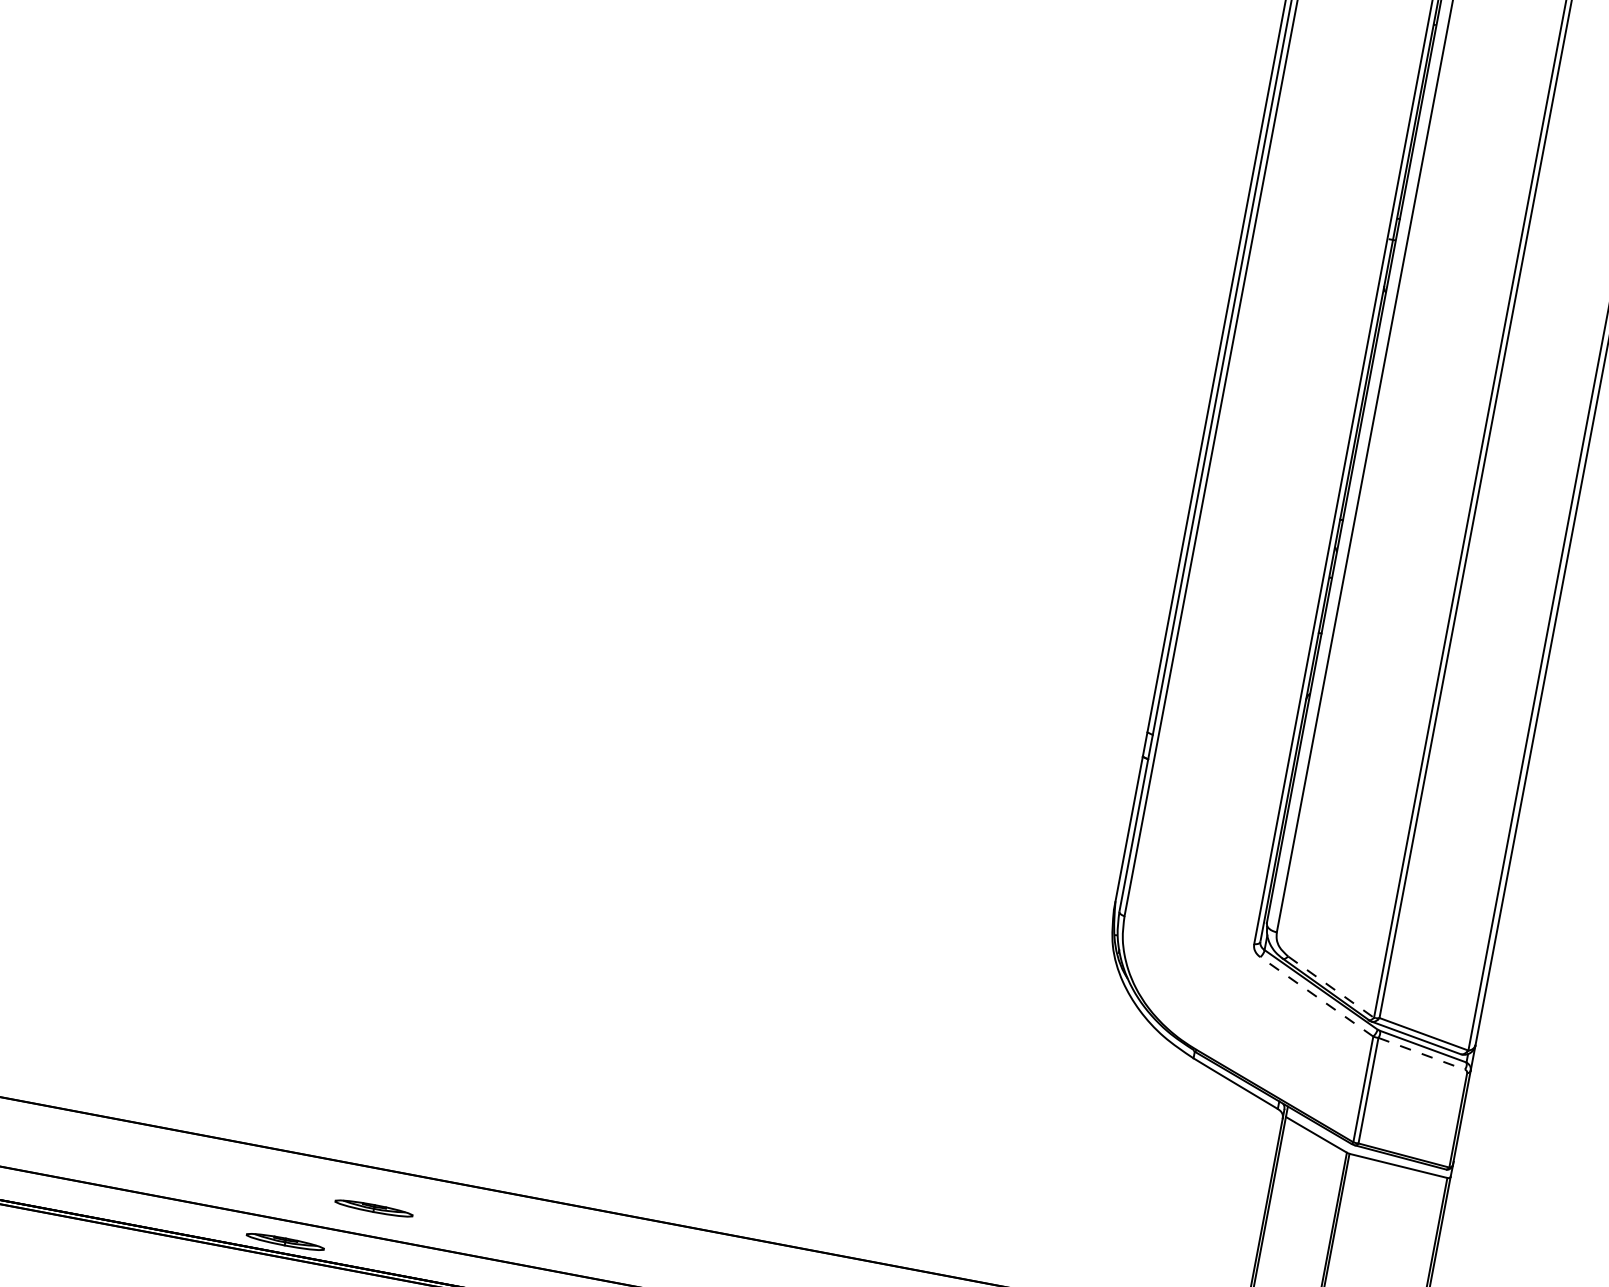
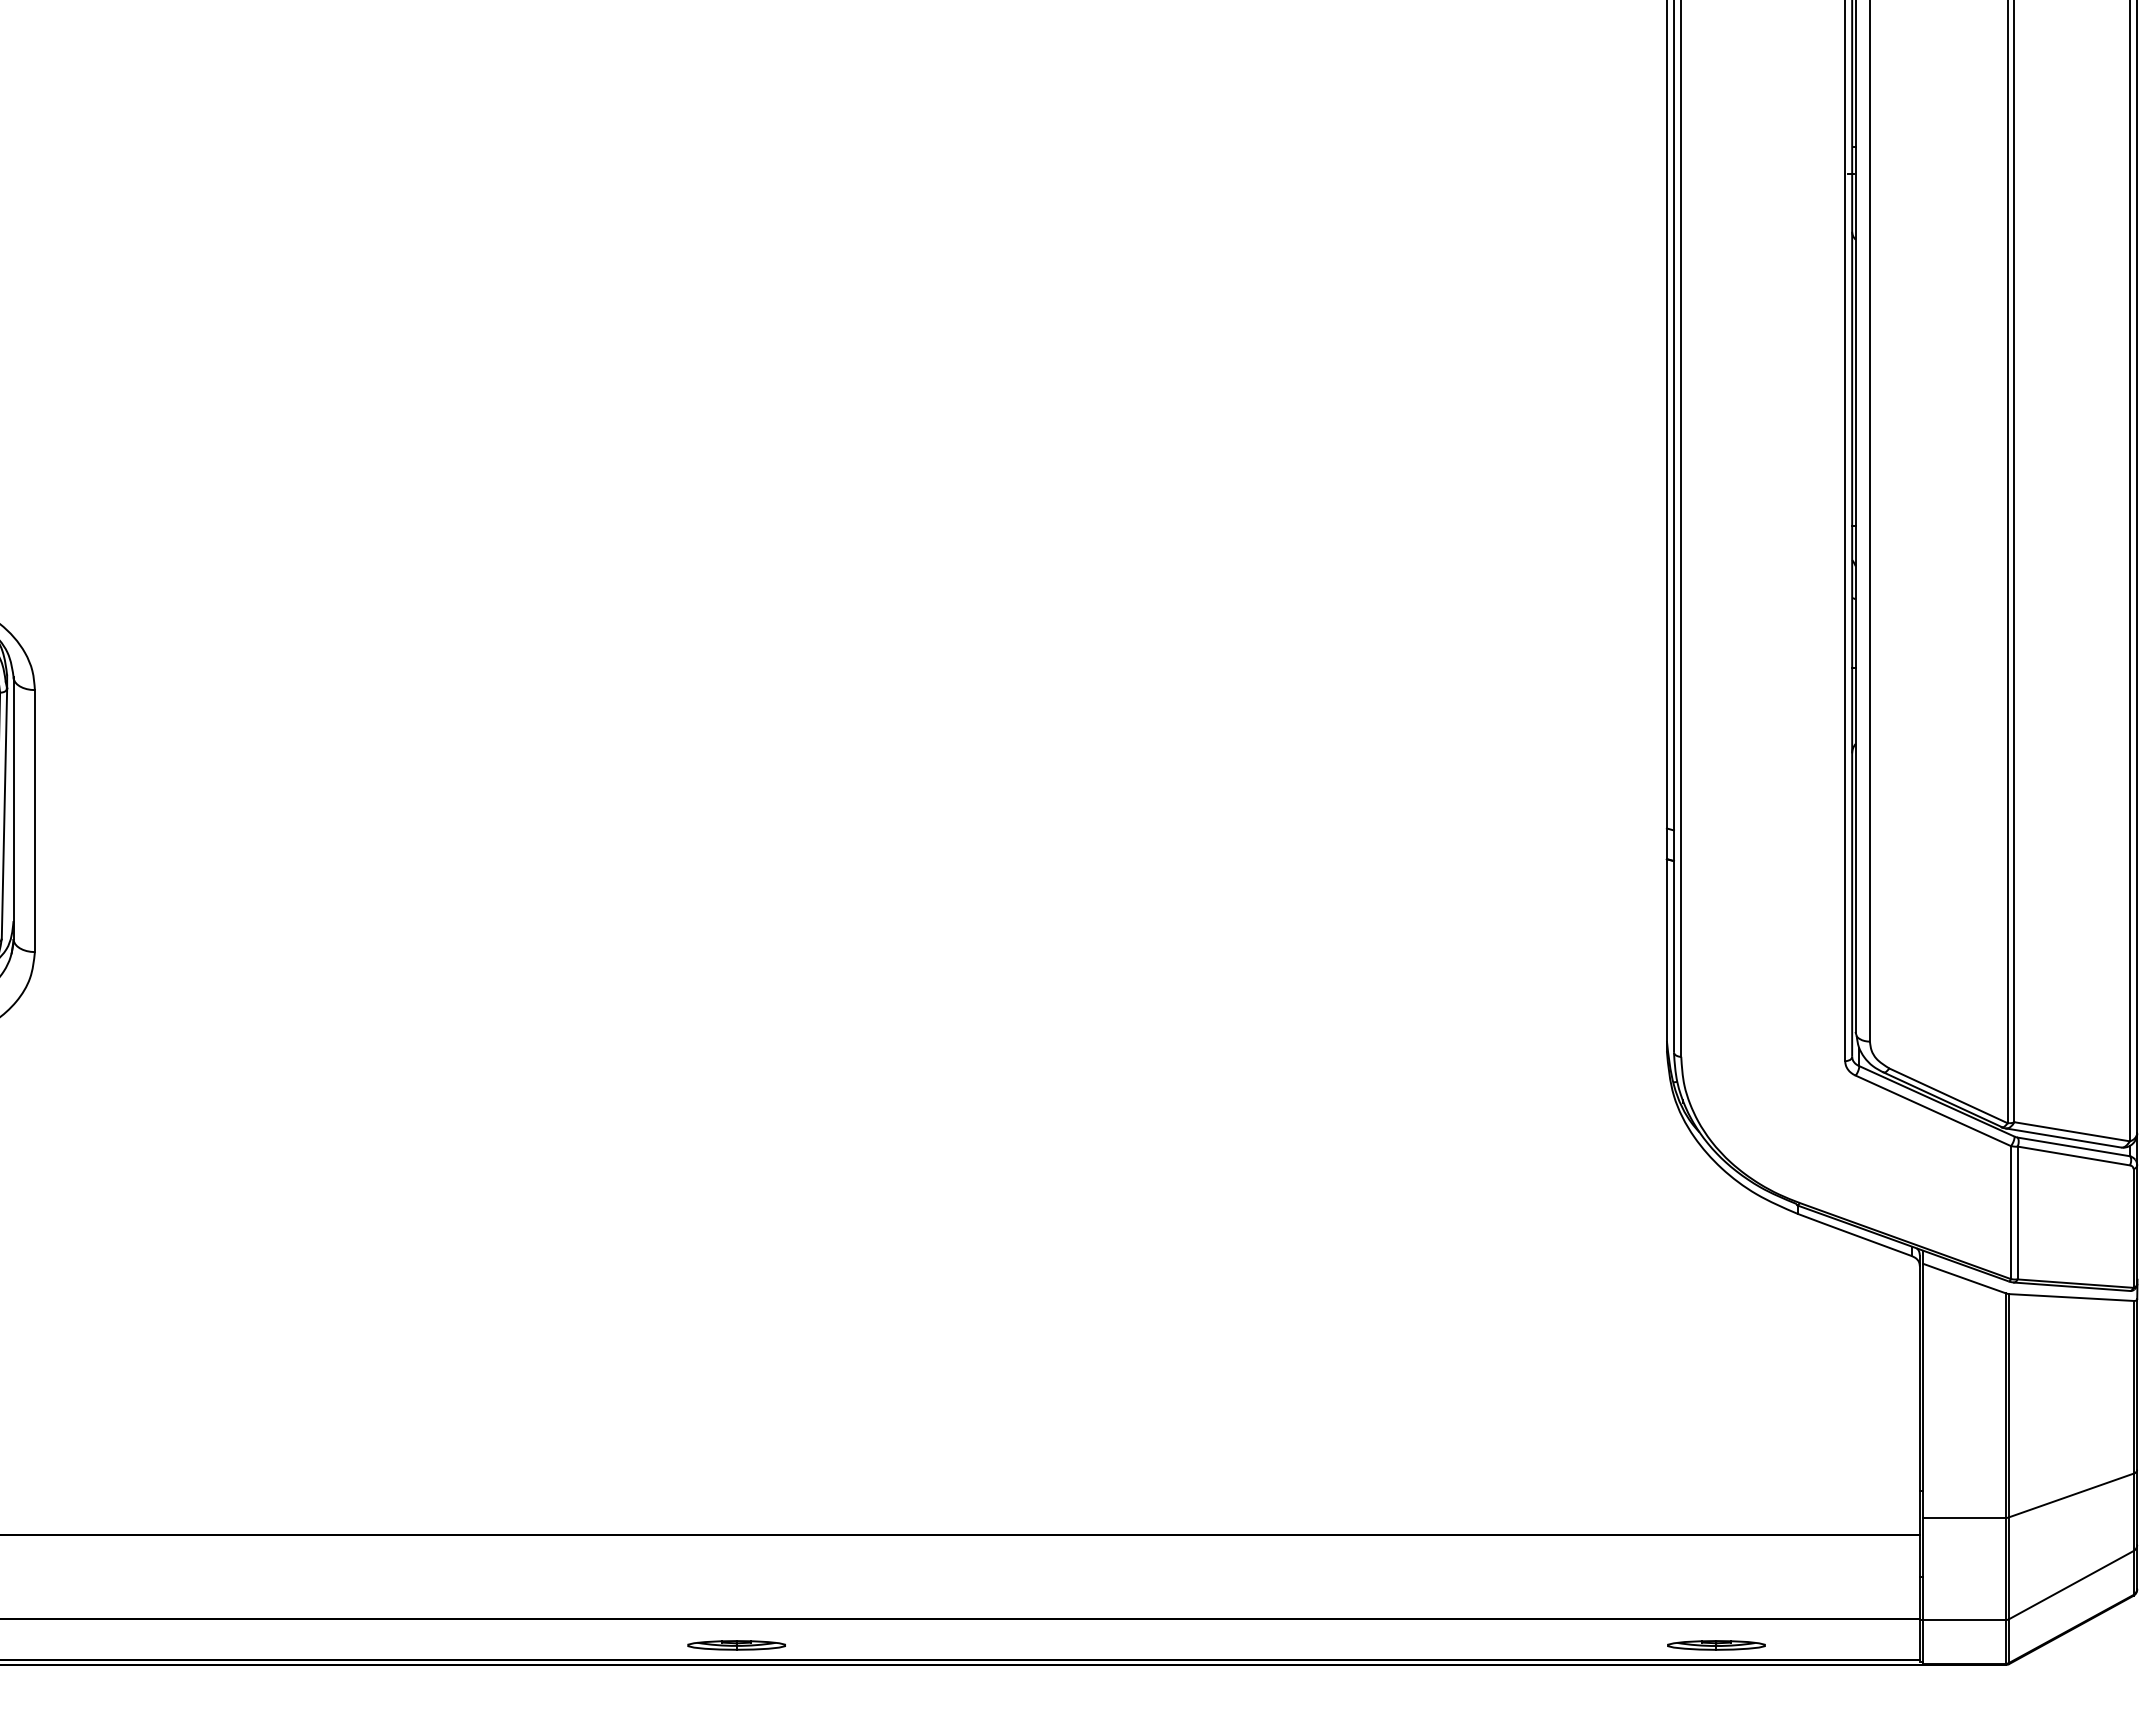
line: (1331, 987) -> (1948, 1096), dashed -> solid
line: (1316, 996) -> (1932, 1110), dashed -> solid
line: (1421, 1054) -> (2073, 1156), dashed -> solid
part: (373, 1208) -> (836, 1584), removed

